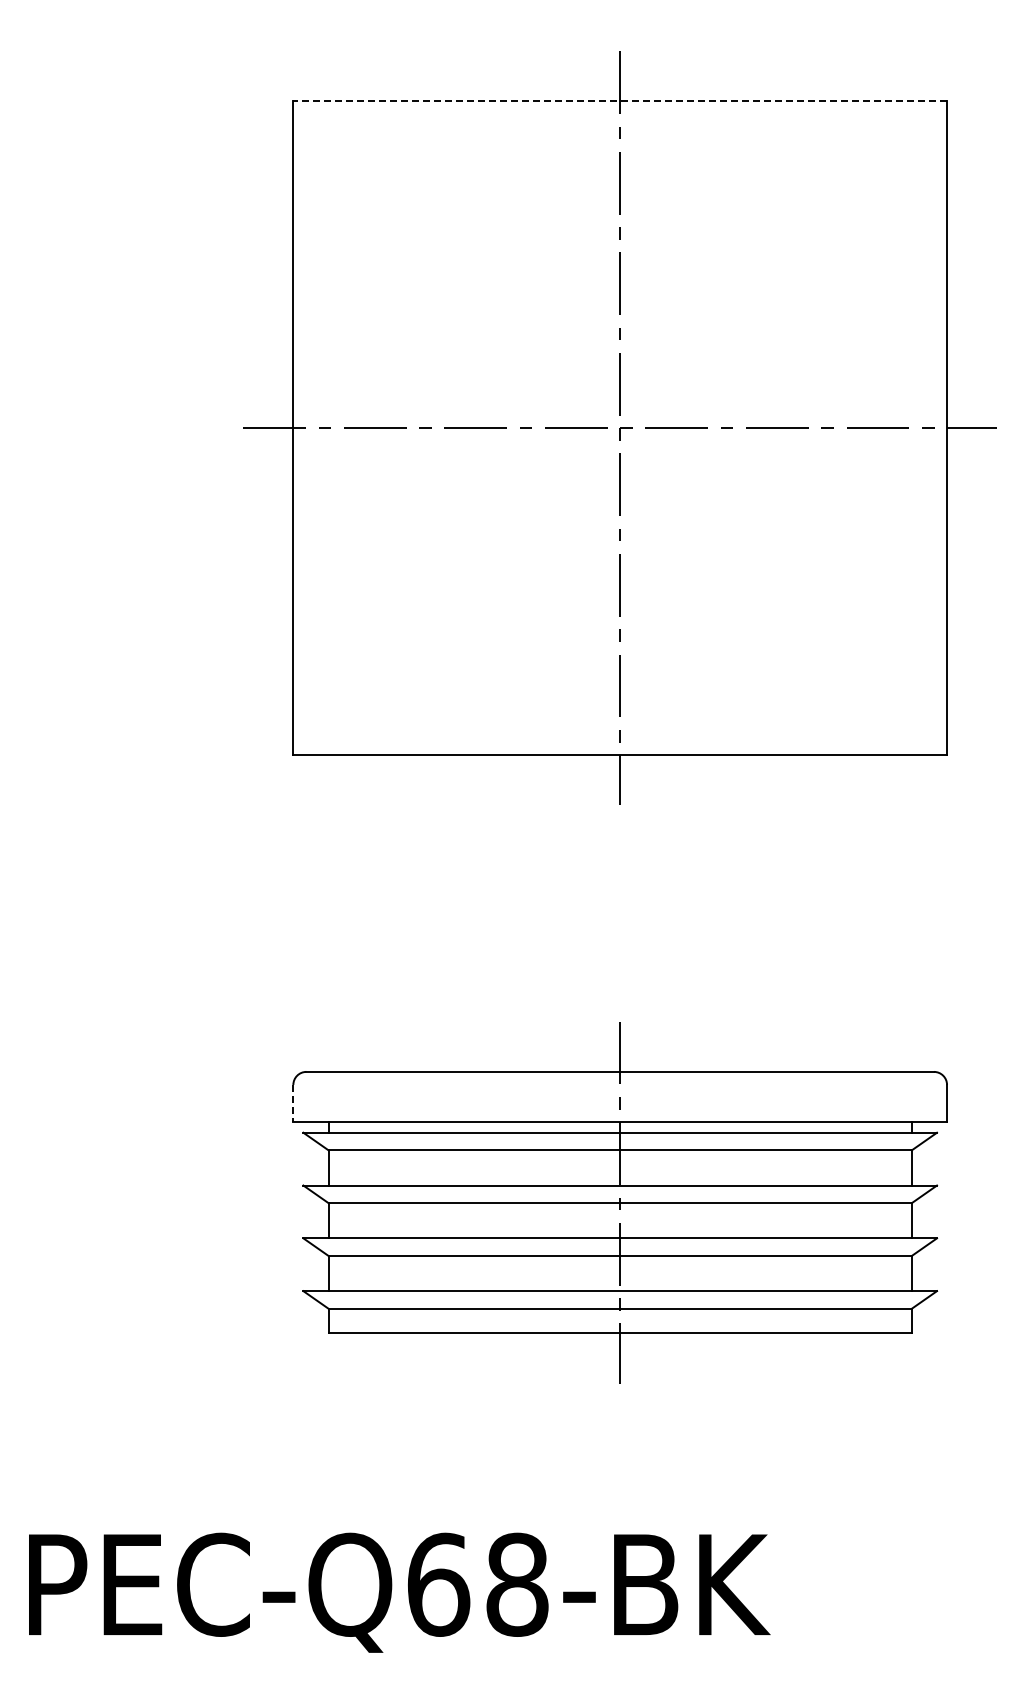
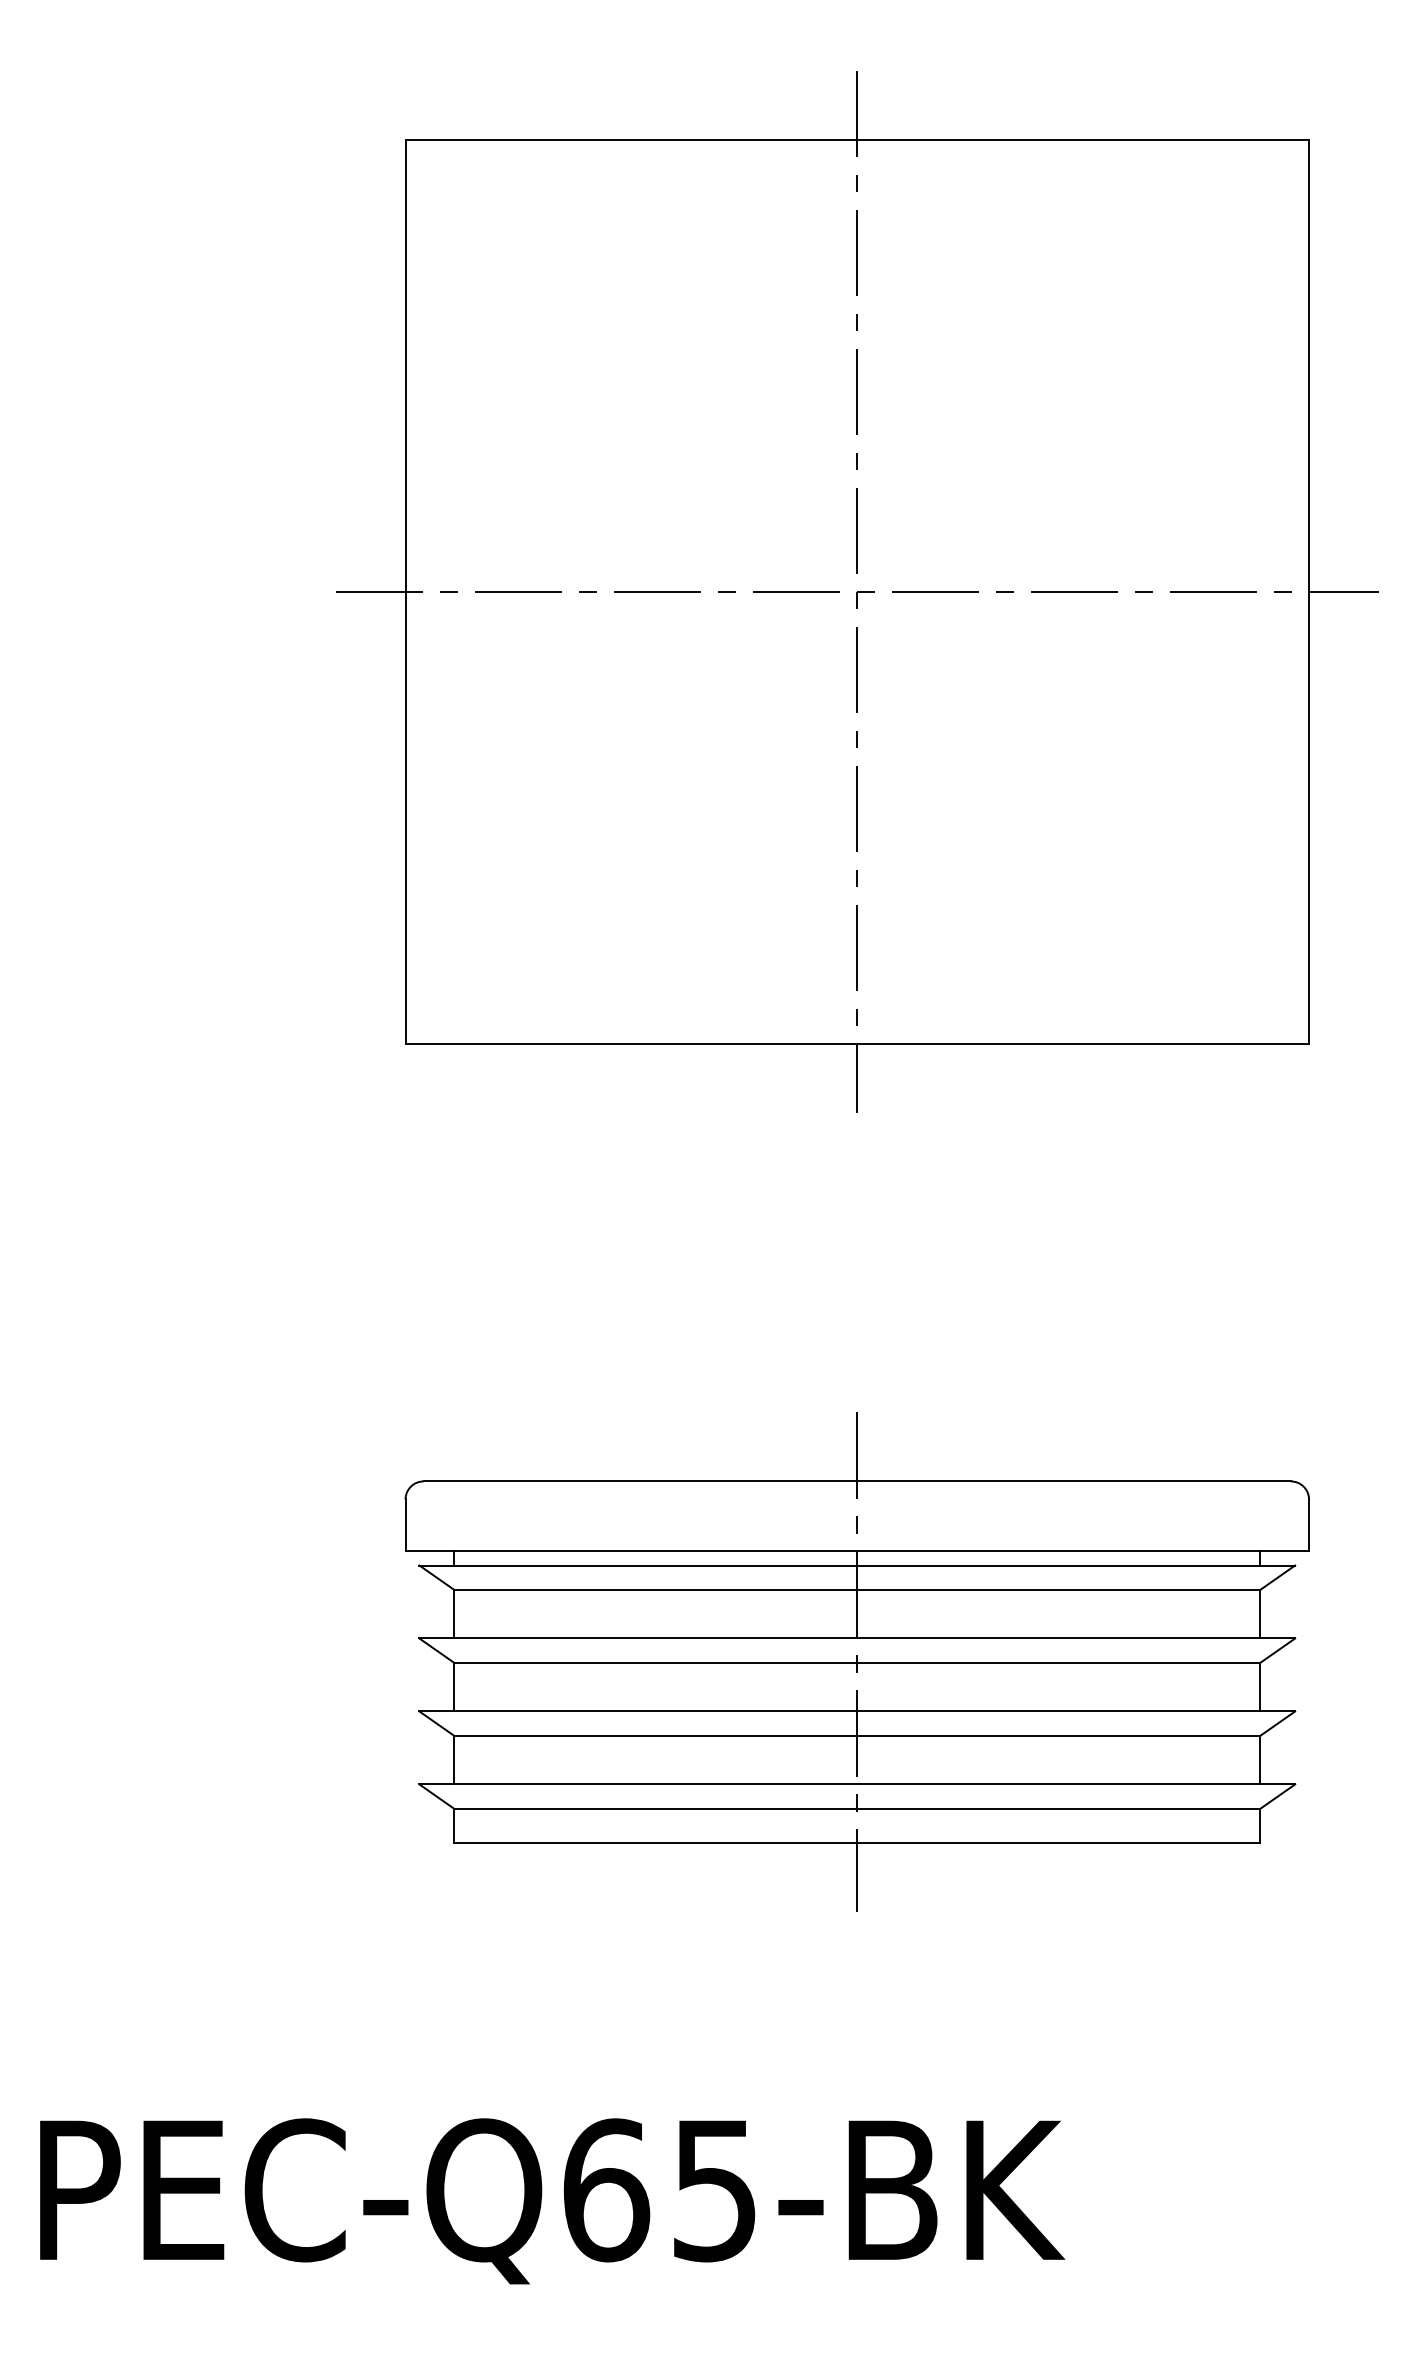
line: (620, 101) -> (857, 140), dashed -> solid
line: (293, 1103) -> (405, 1525), dashed -> solid
text: (517, 1584) -> (715, 2189), PEC-Q68-BK -> PEC-Q65-BK

